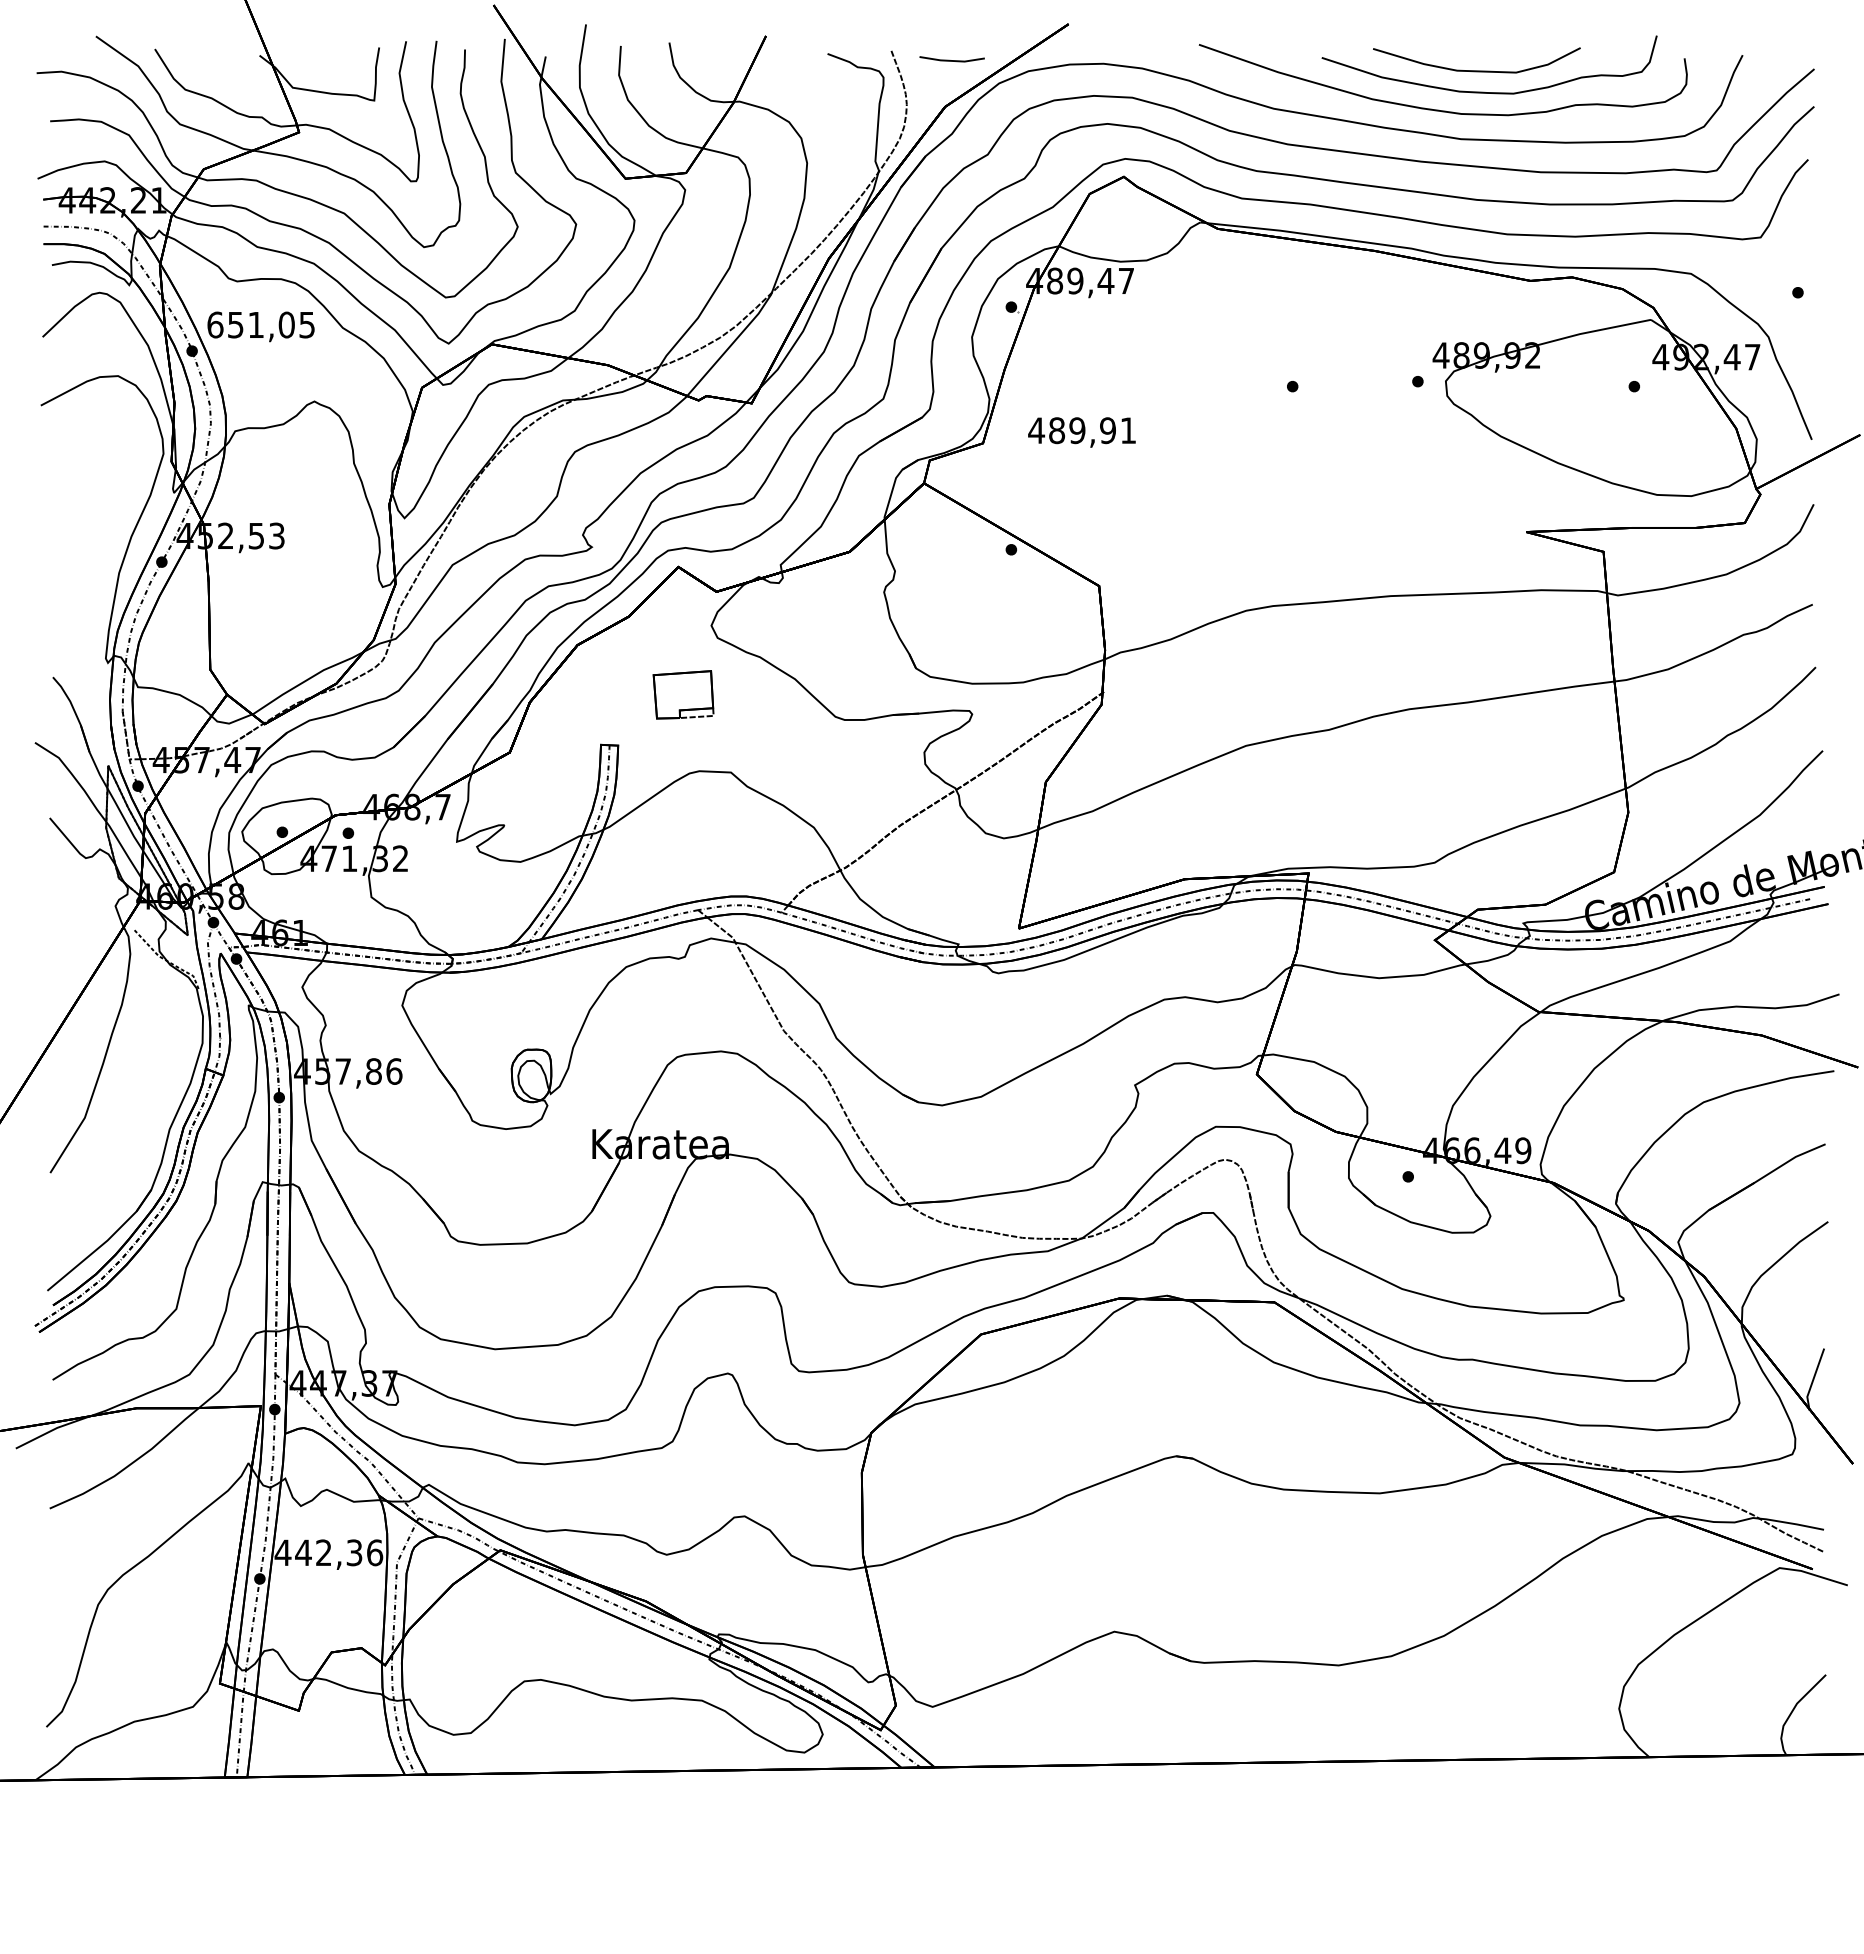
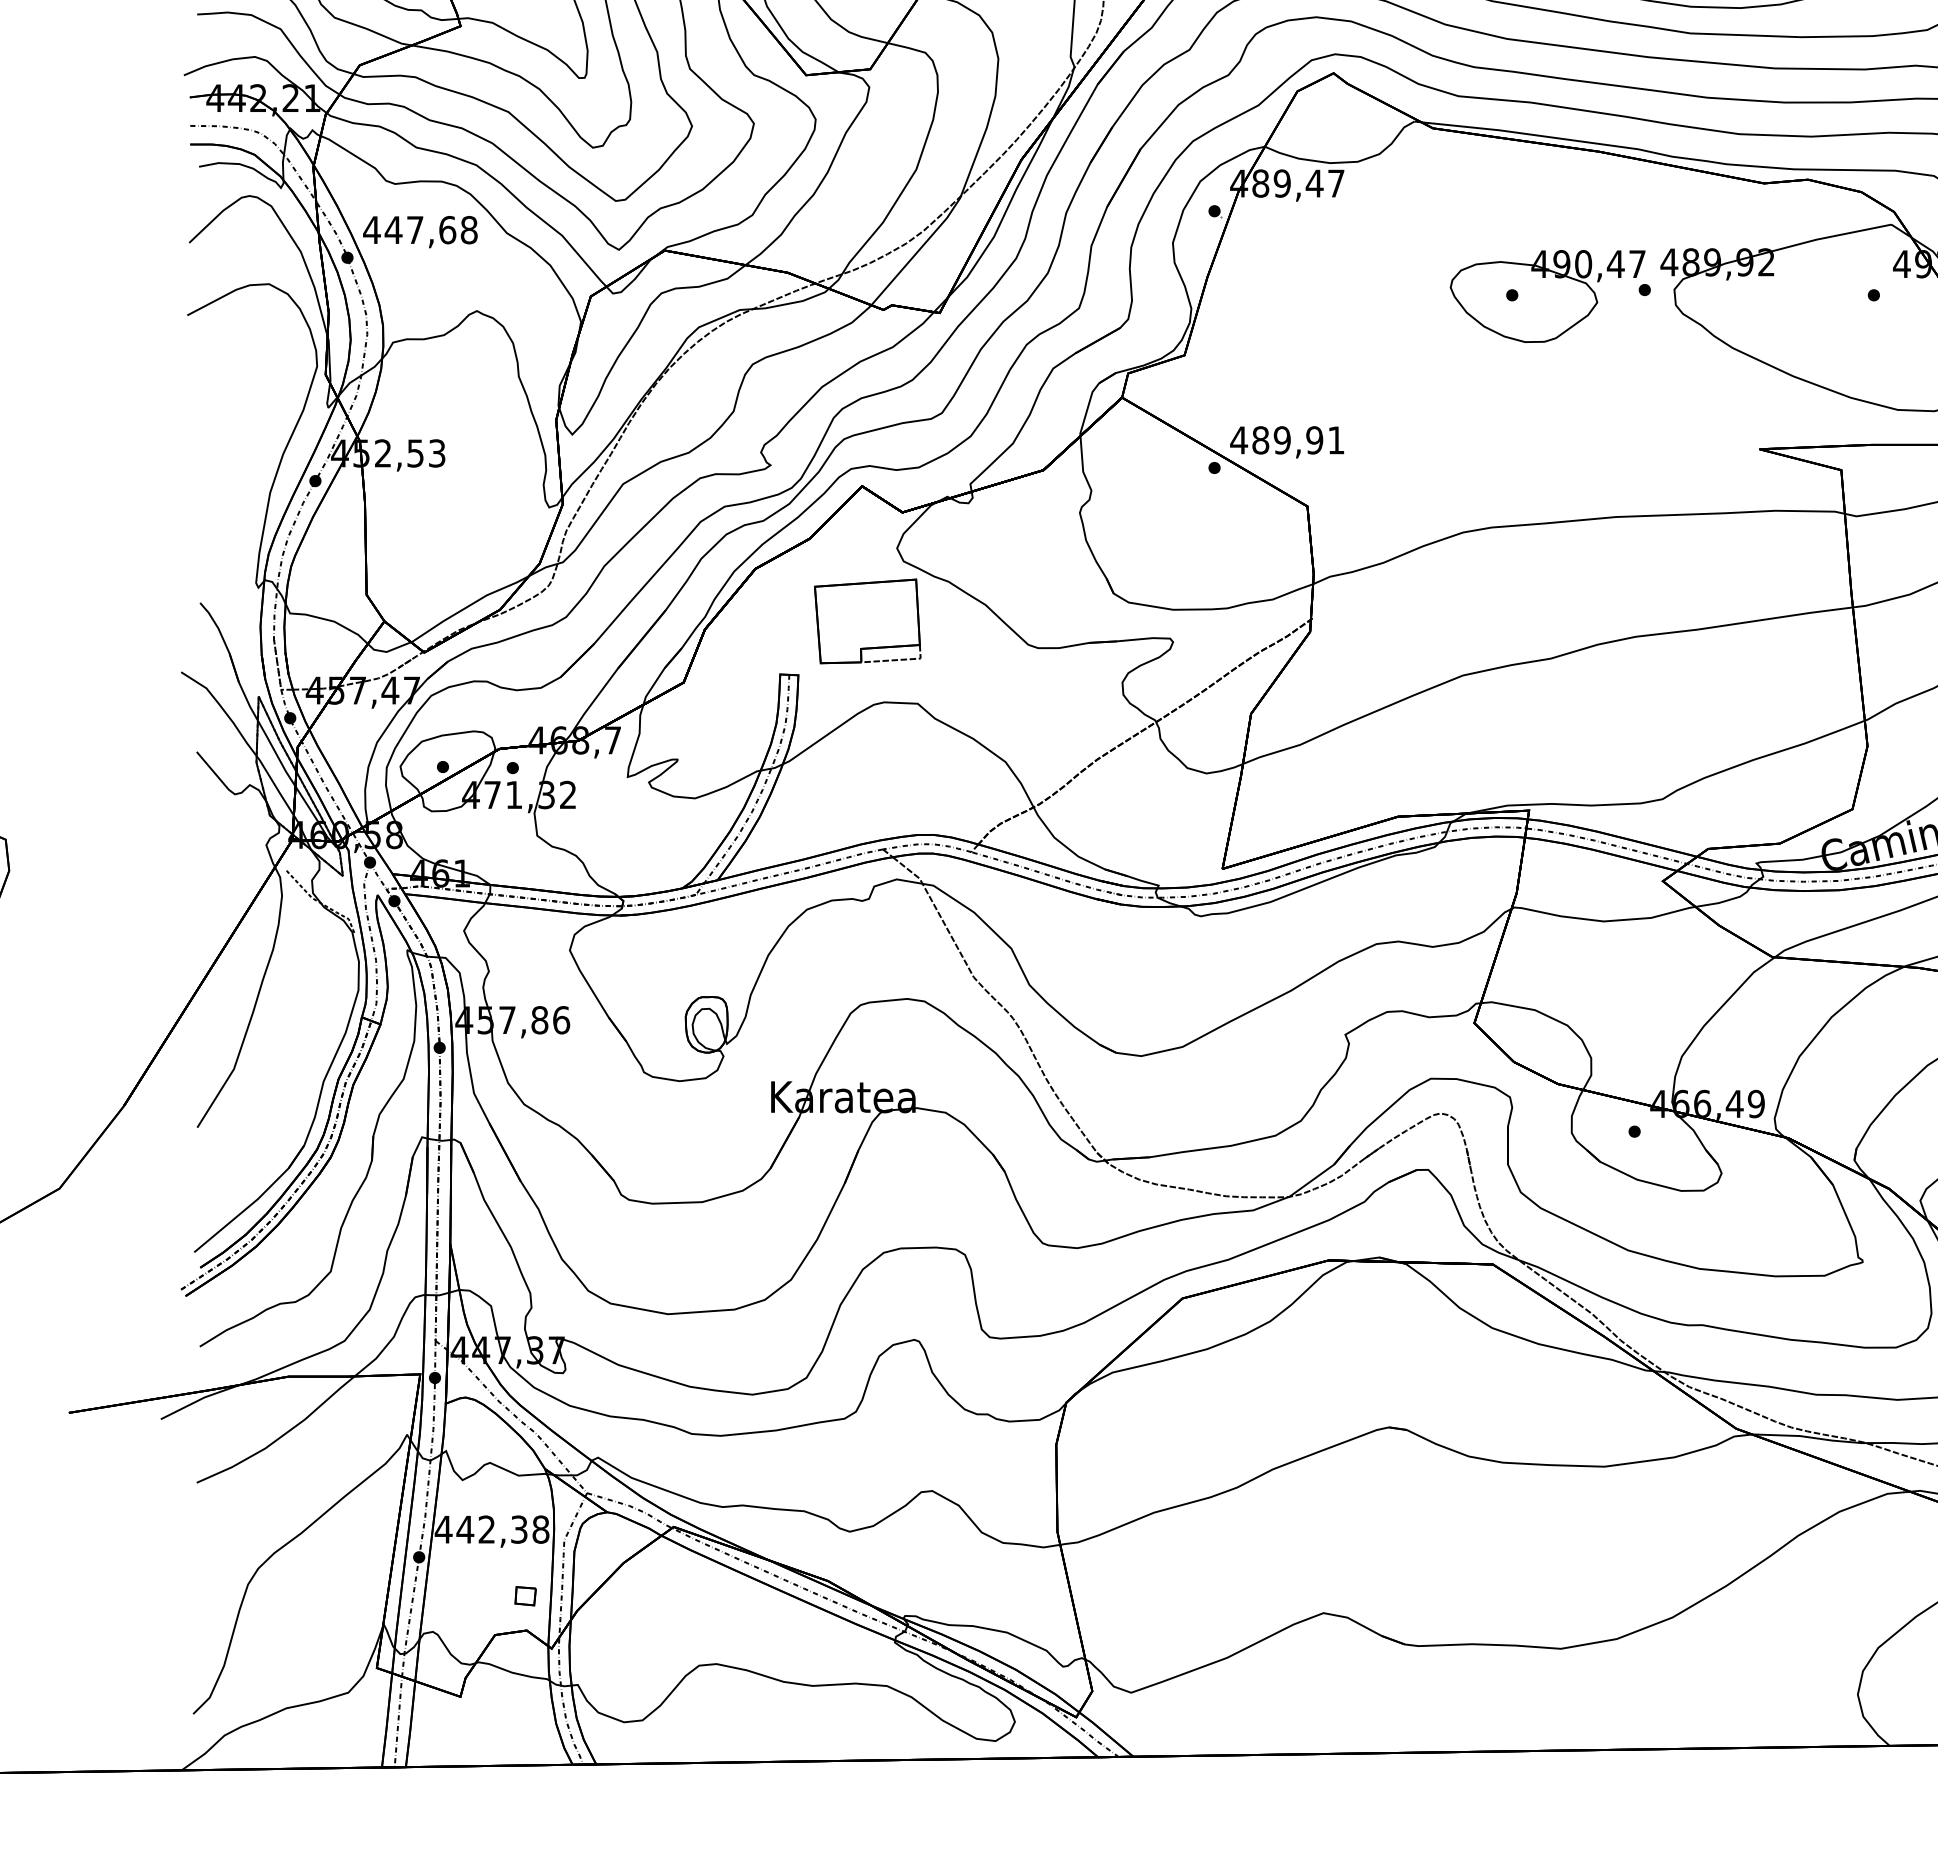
text: (260, 324) -> (419, 229), 651,05 -> 447,68
part: (1325, 387) -> (1547, 296), added
text: (1081, 432) -> (1286, 442), moved
part: (683, 694) -> (867, 621), size x1.67
text: (375, 1552) -> (541, 1529), 442,36 -> 442,38
part: (360, 1615) -> (525, 1595), added

